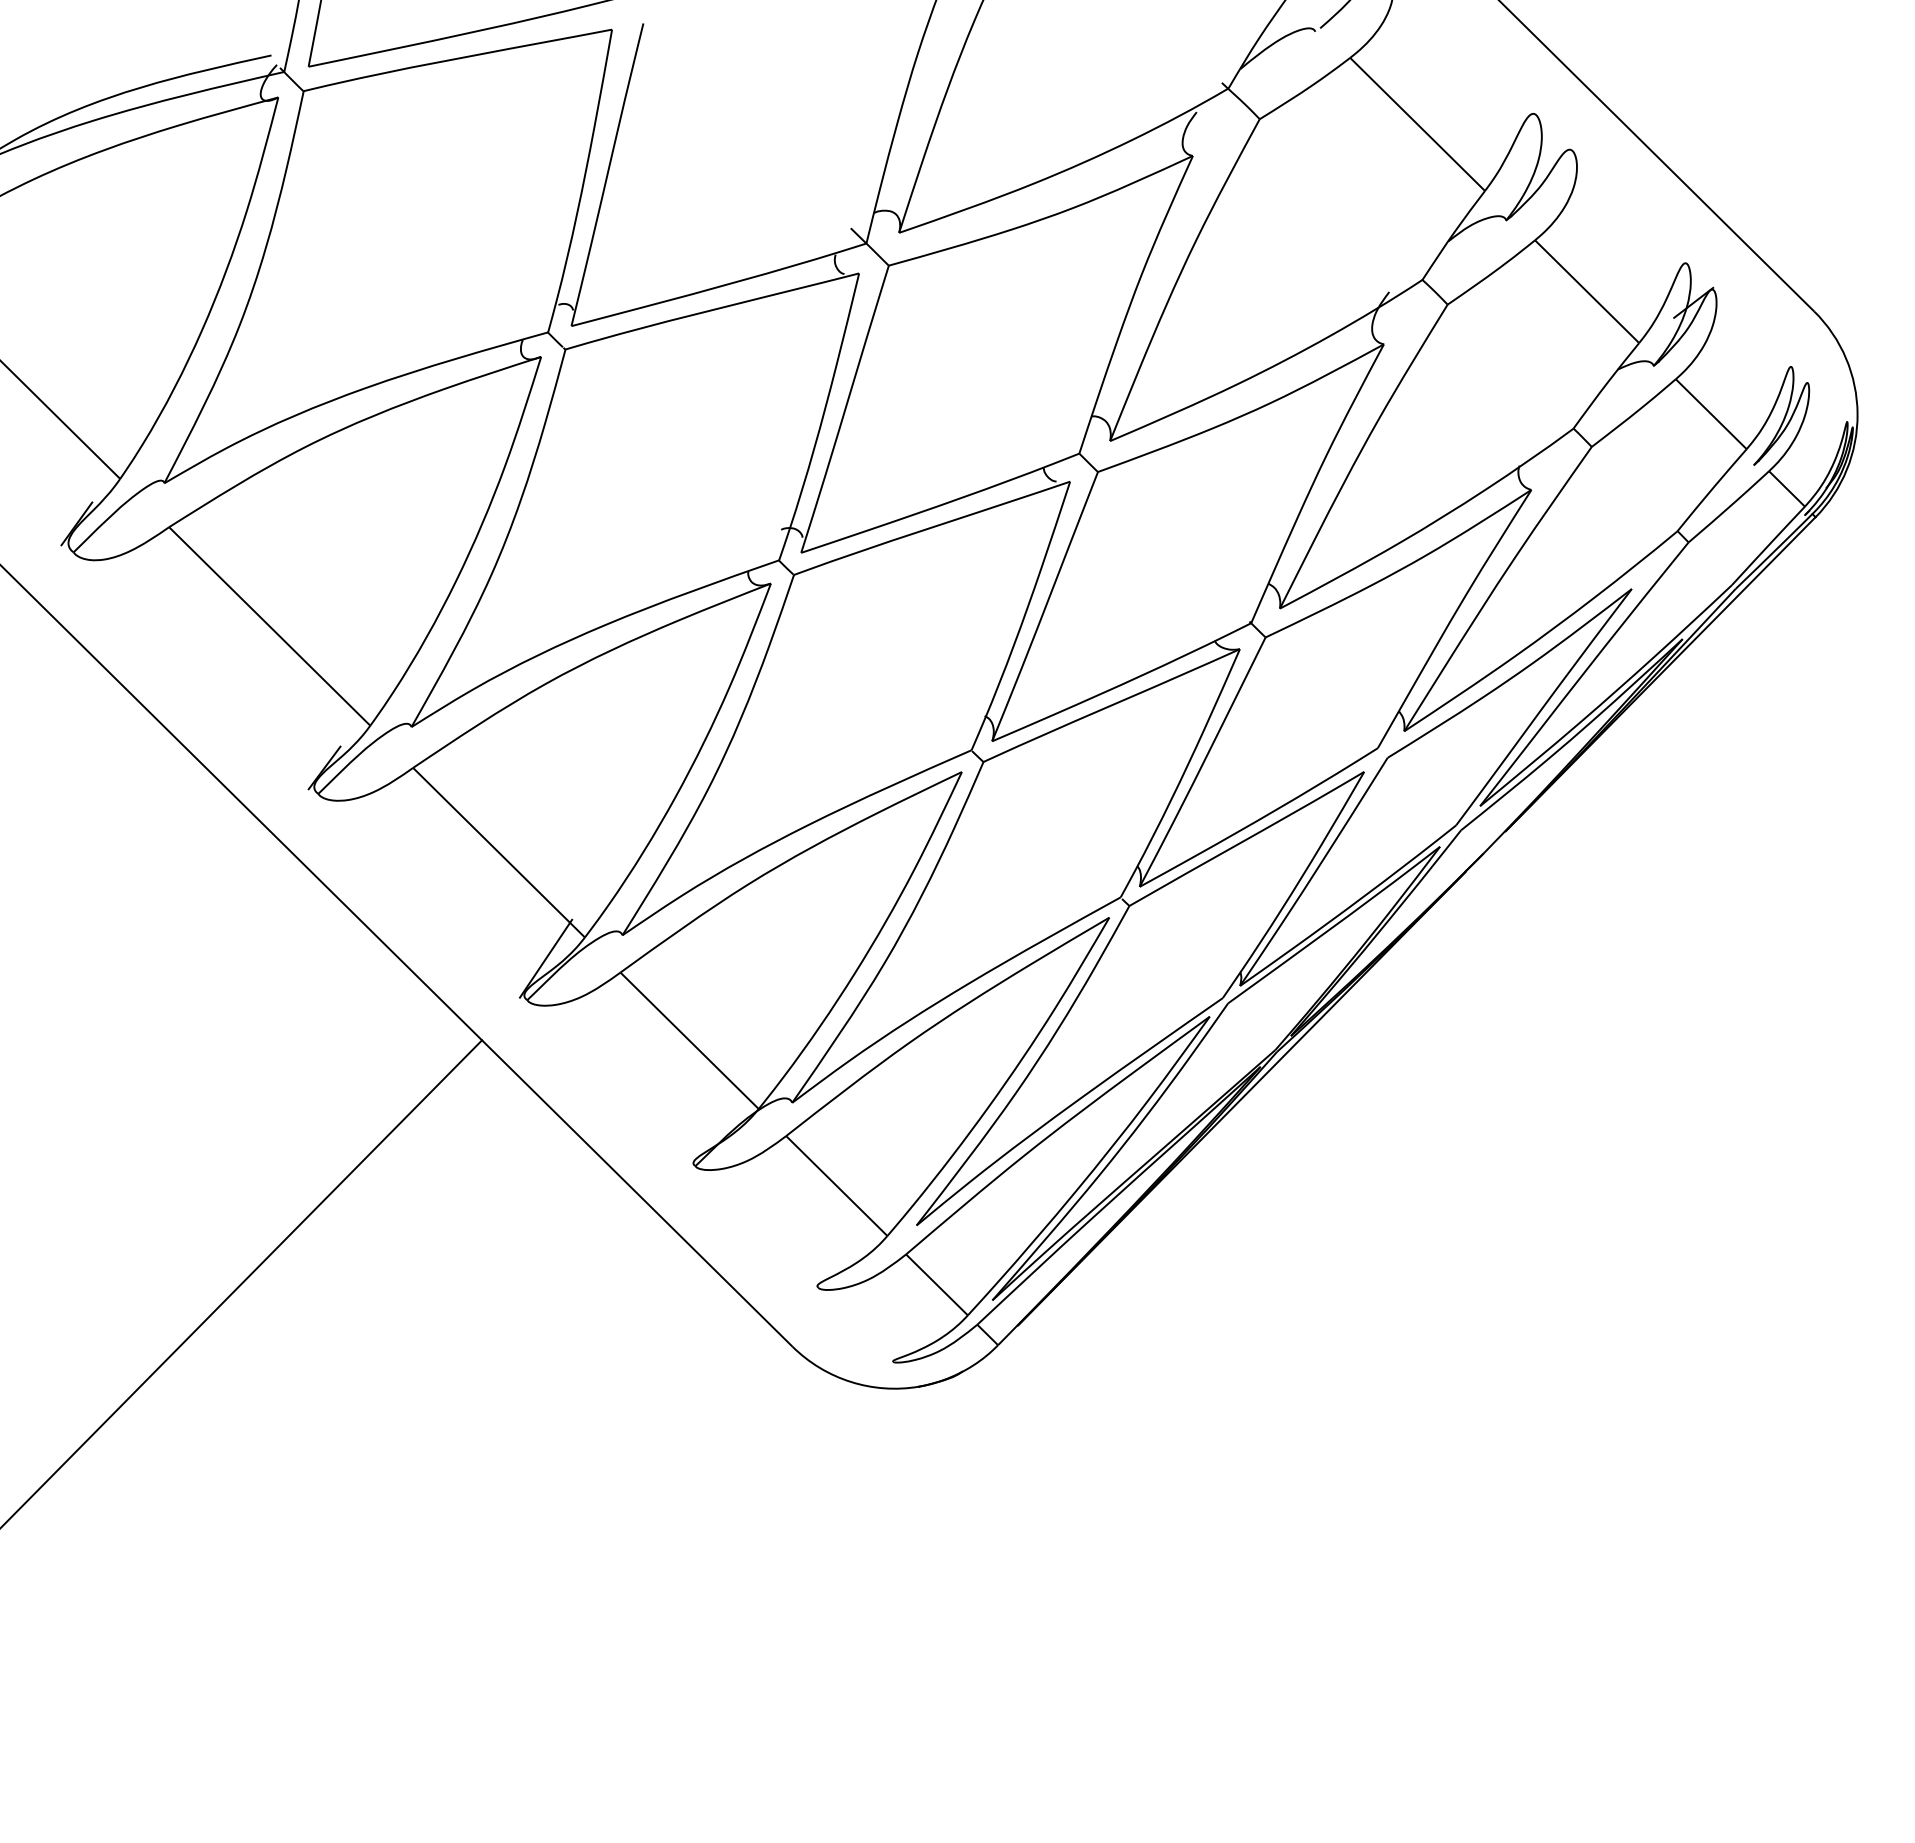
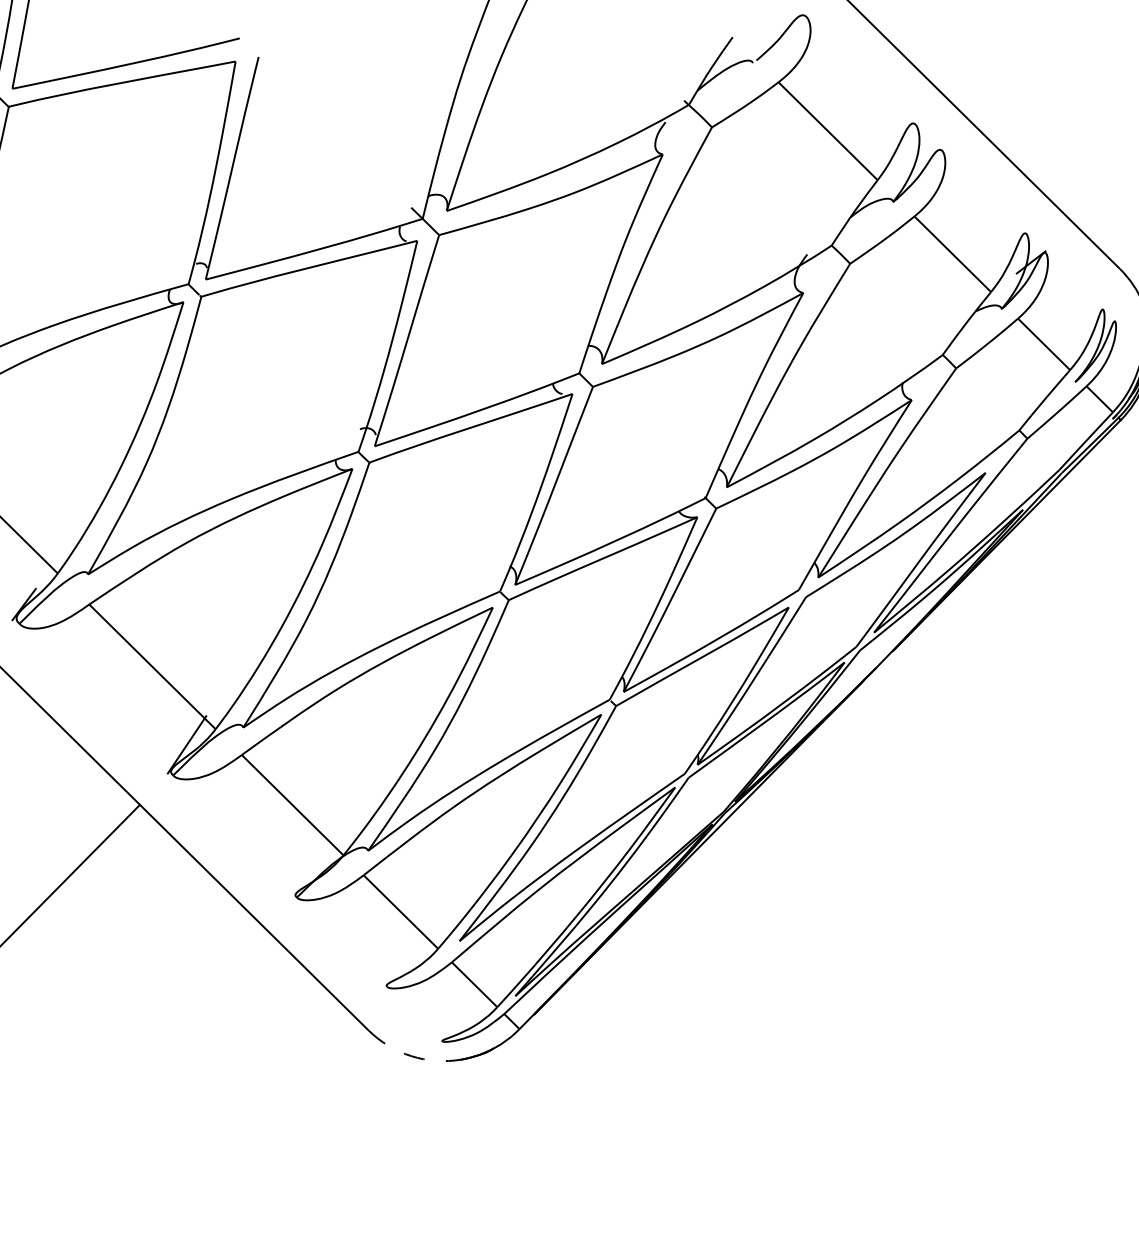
arc: (851, 1381) -> (411, 1055), solid -> dashed

